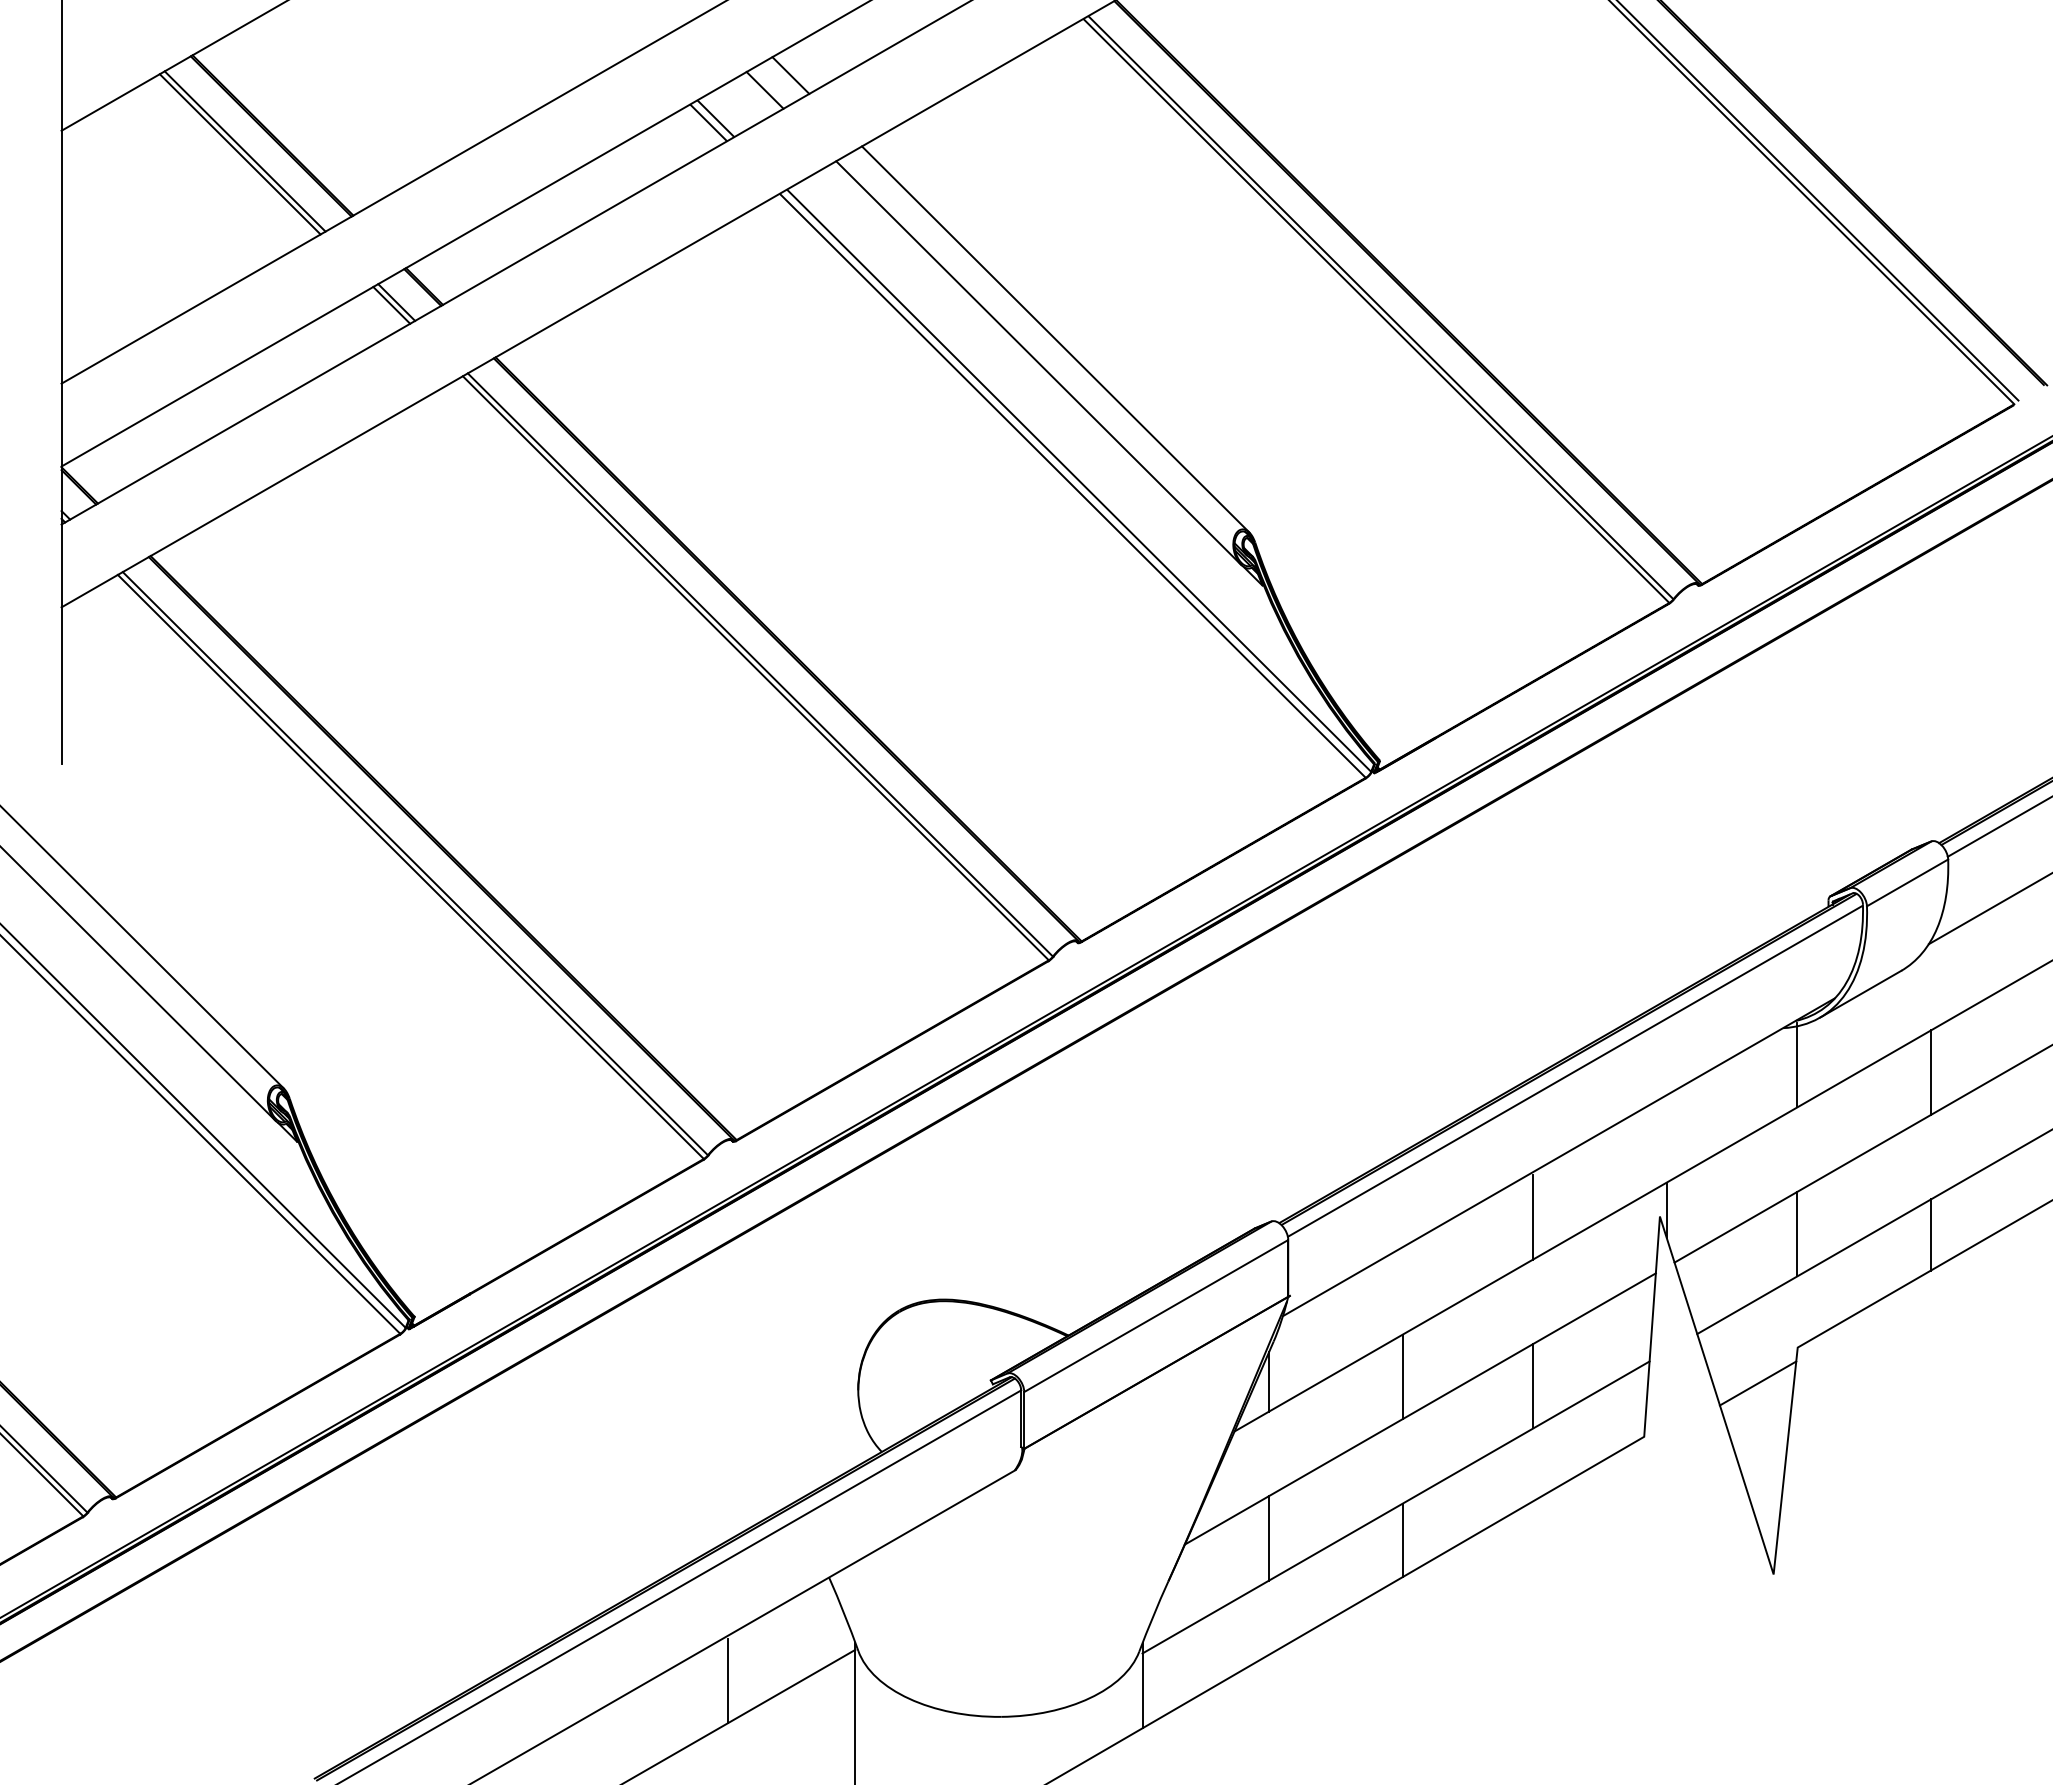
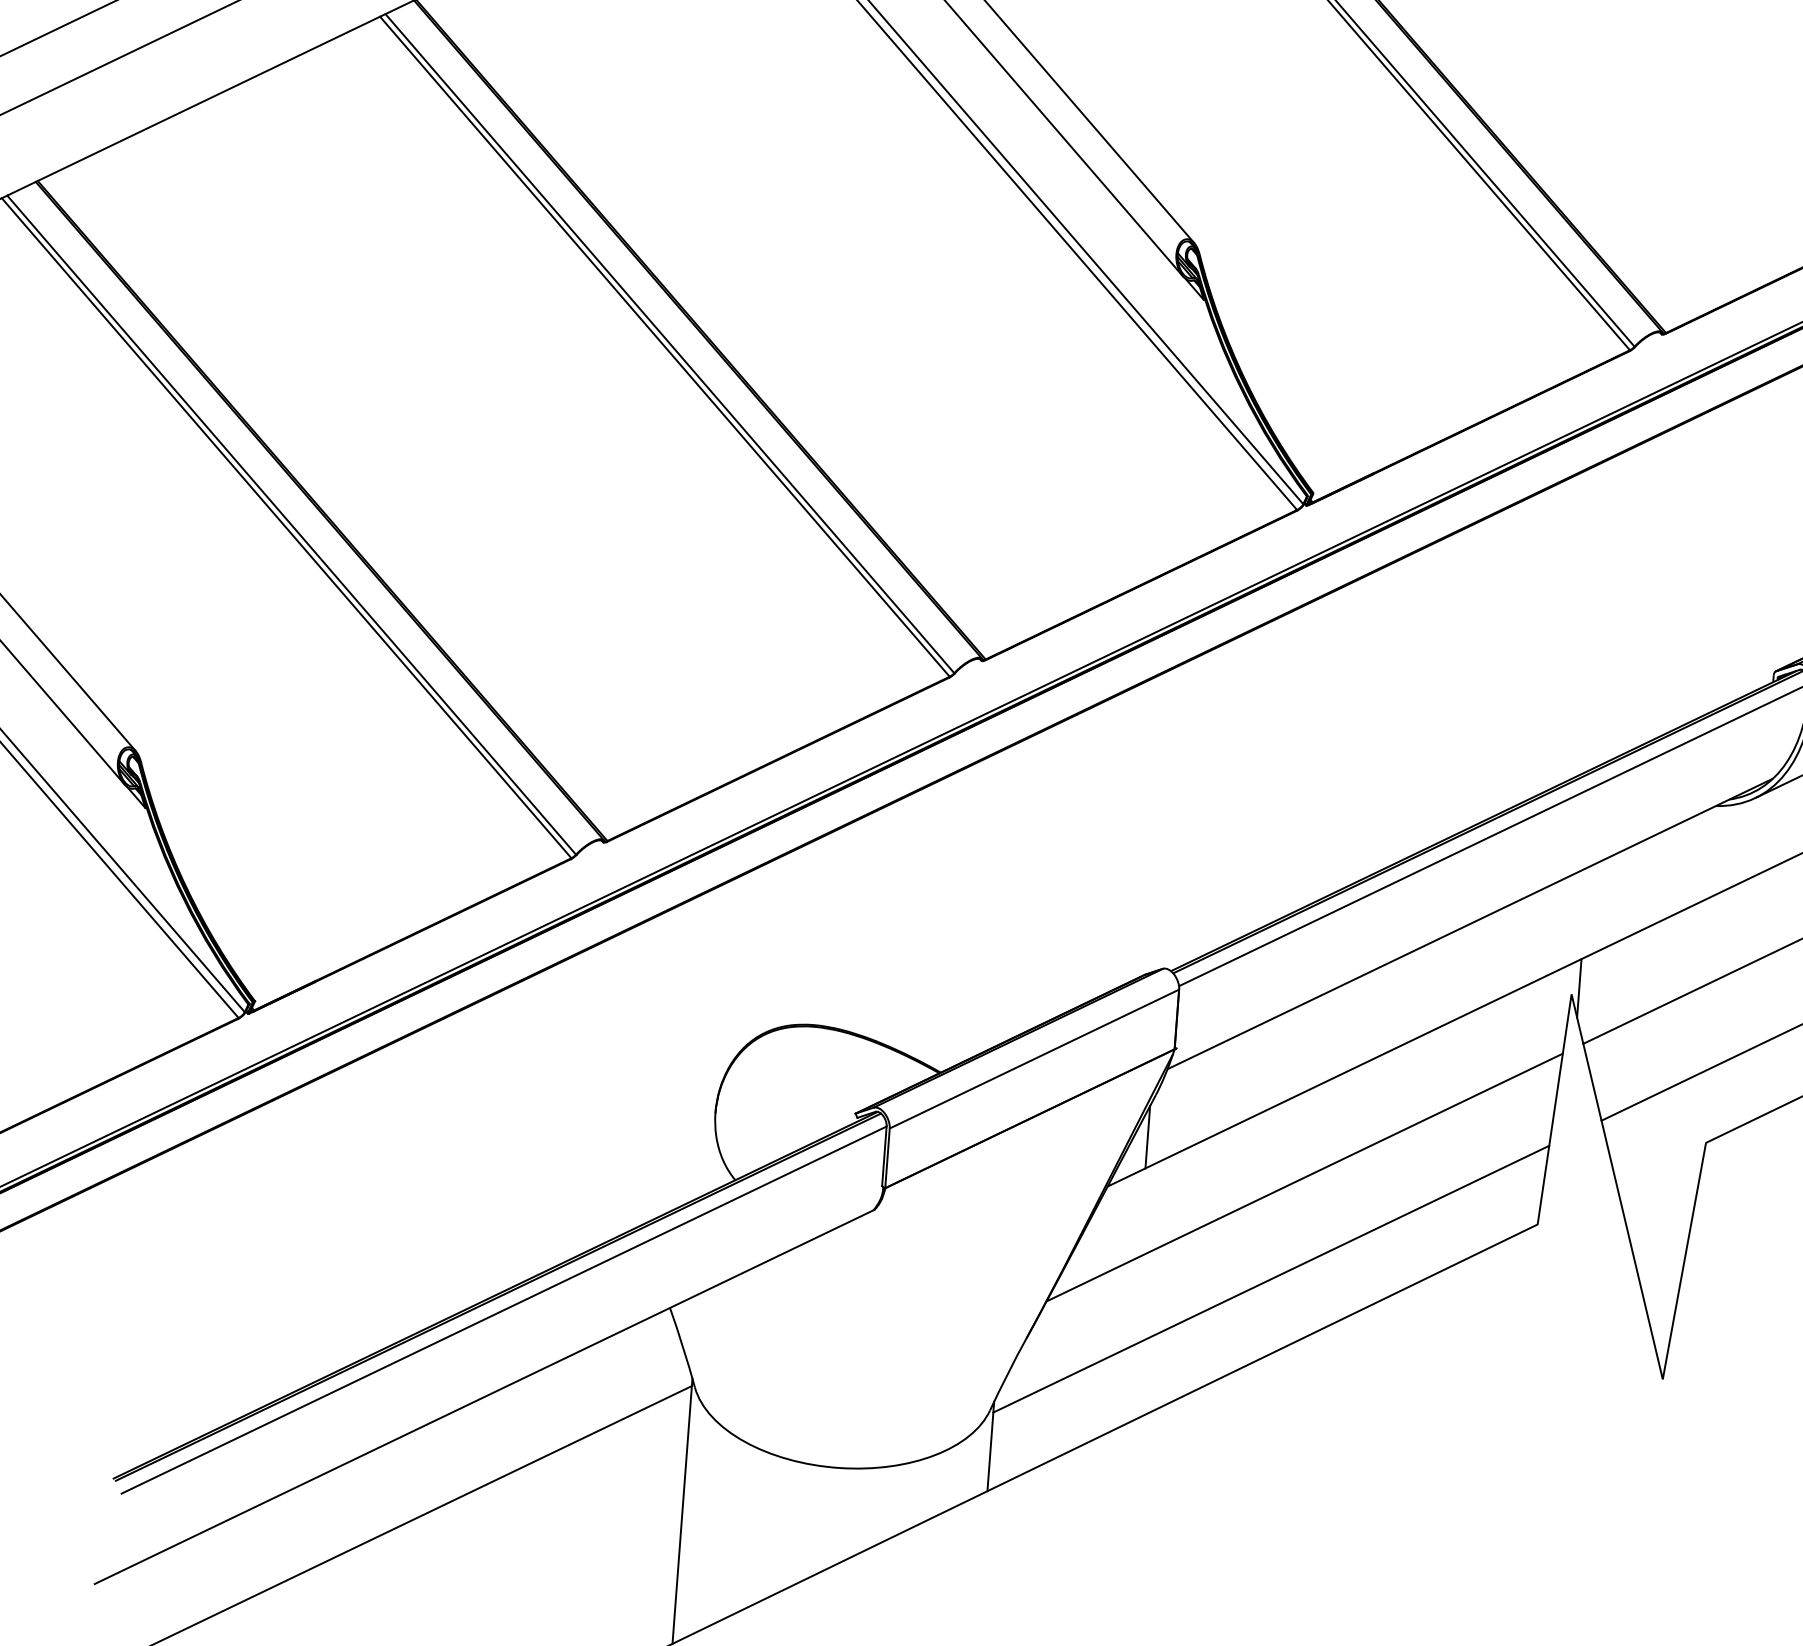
line: (1797, 1064) -> (1728, 845), removed
line: (1533, 1217) -> (1438, 985), removed
line: (1797, 1233) -> (1714, 1022), removed
line: (1402, 1376) -> (1288, 1142), removed
line: (1757, 1383) -> (1660, 1177), removed
line: (1533, 1386) -> (1425, 1162), removed
line: (1269, 1538) -> (1135, 1301), removed
line: (1402, 1540) -> (1275, 1314), removed
line: (728, 1680) -> (556, 1408), removed

